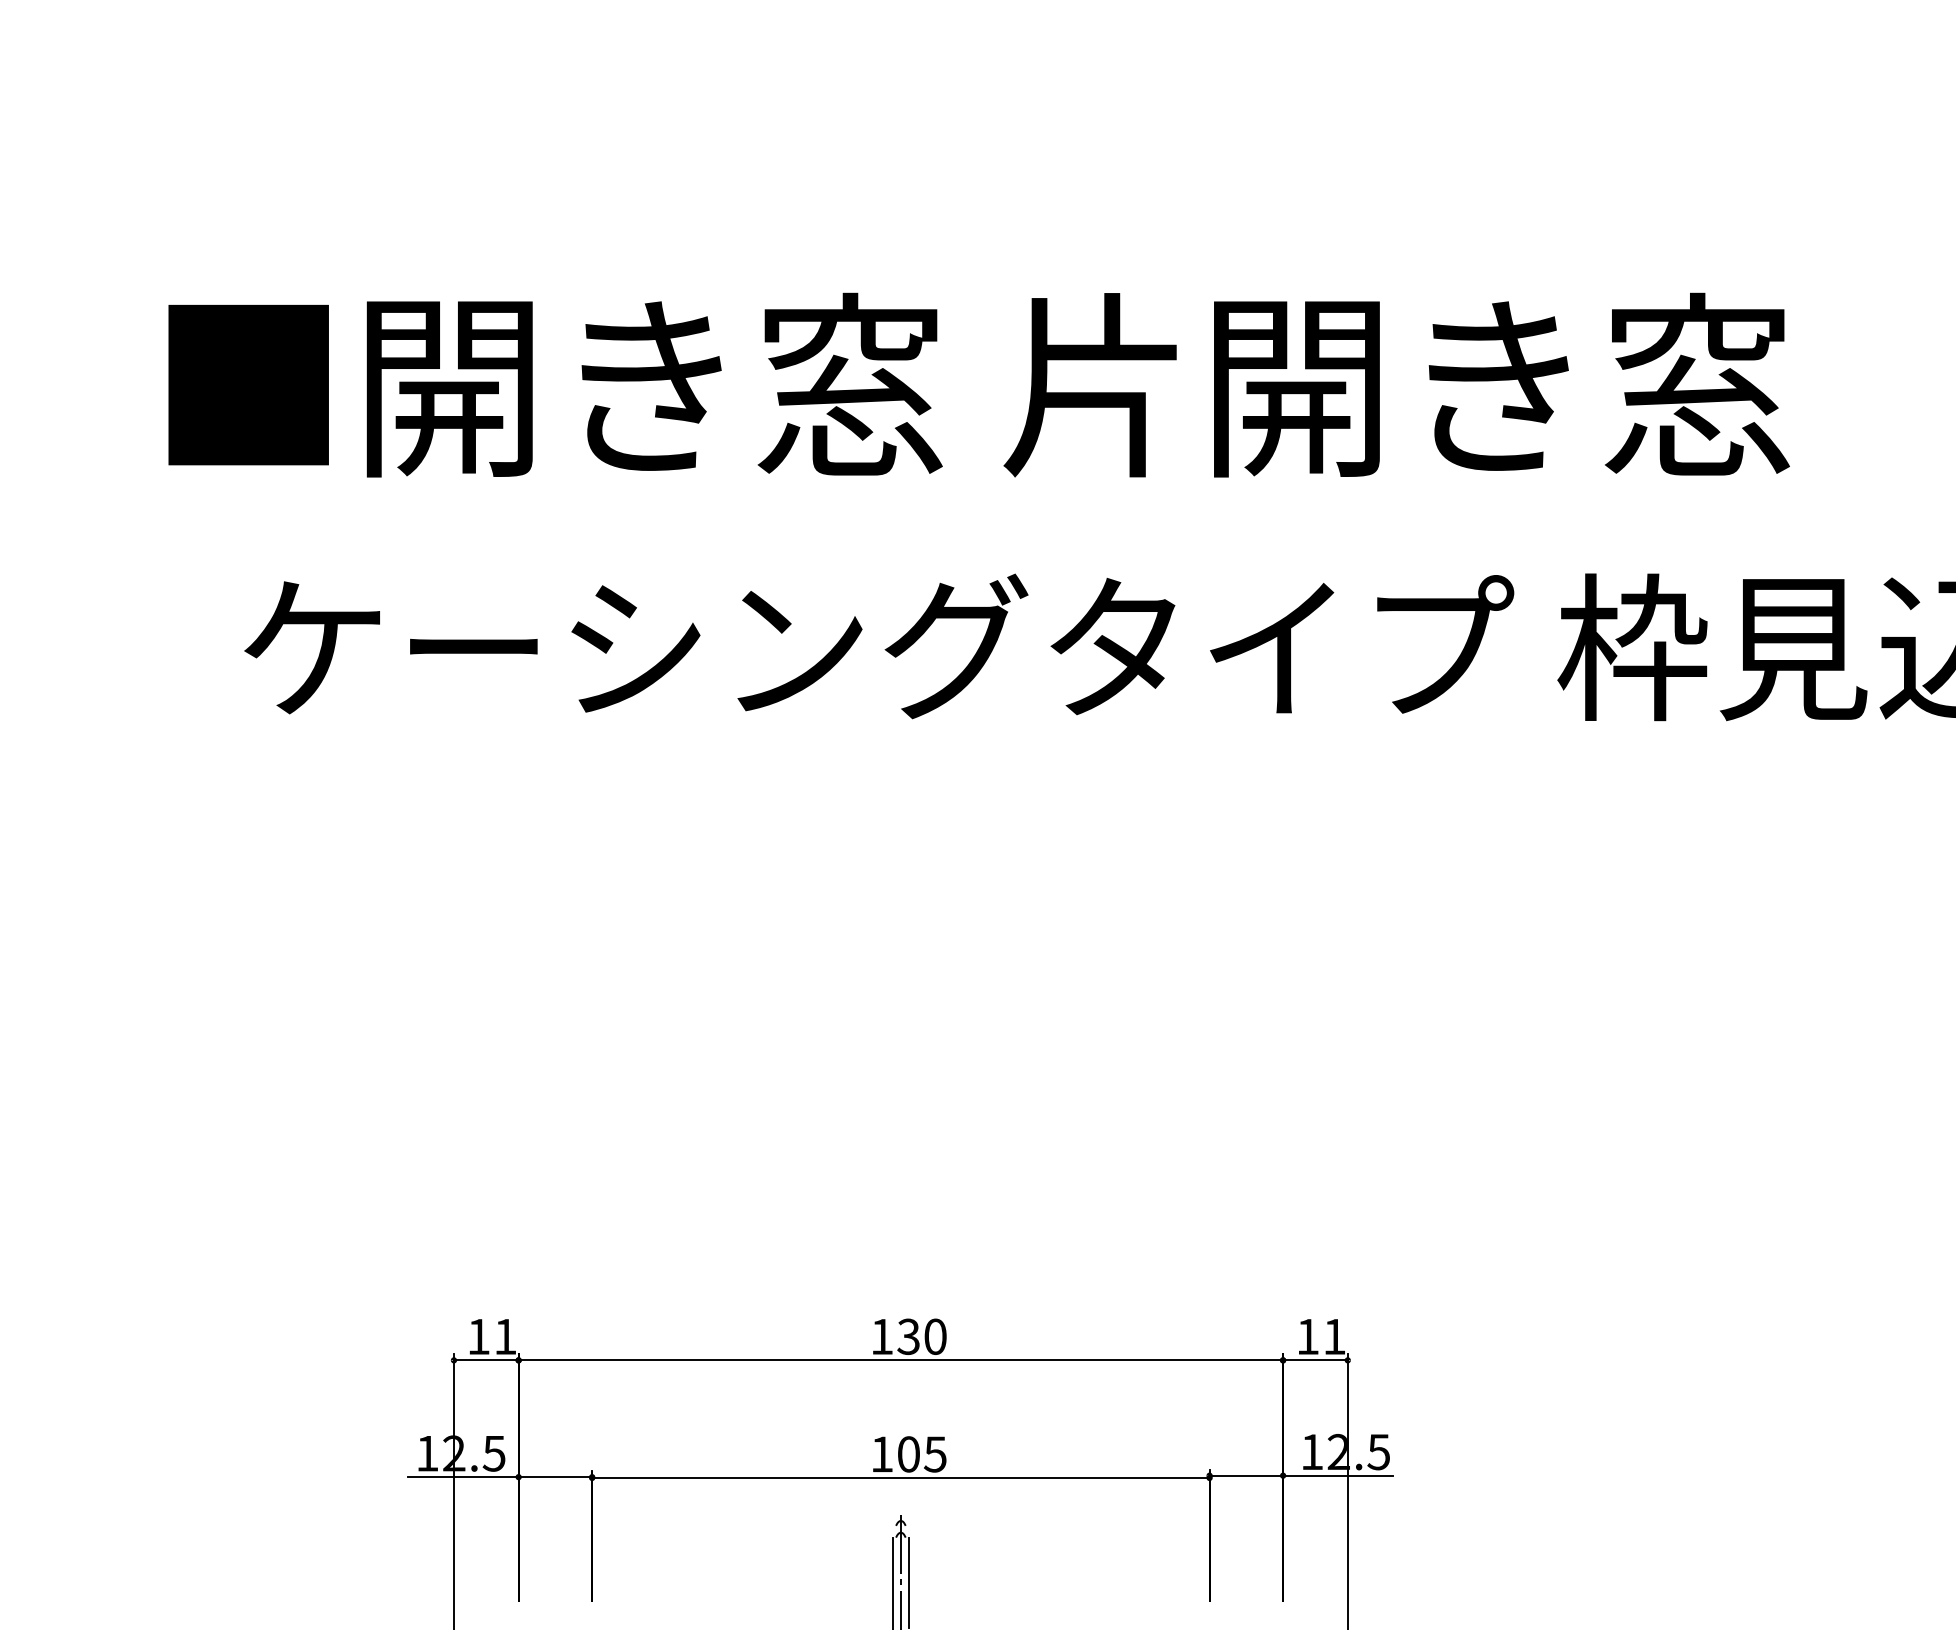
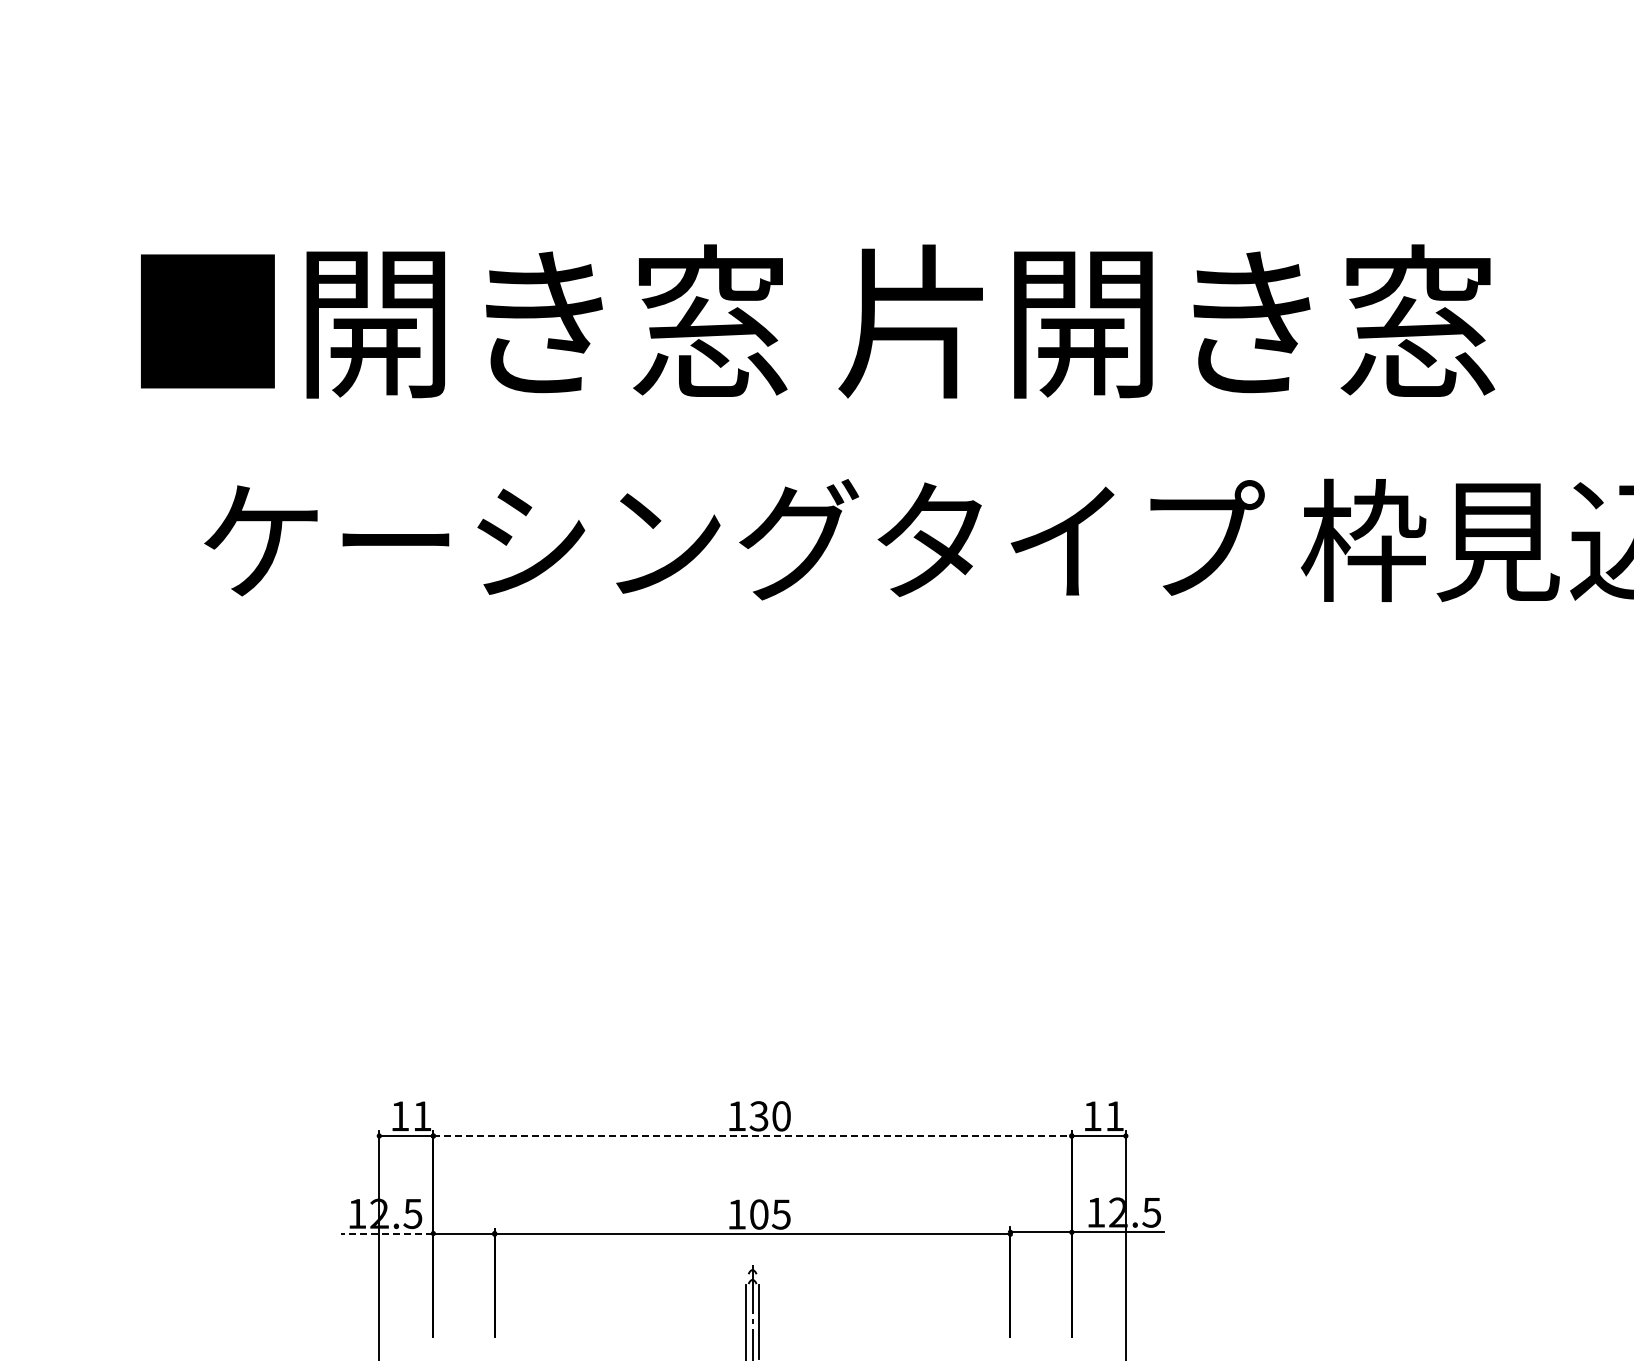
line: (901, 1360) -> (753, 1136), solid -> dashed
line: (462, 1477) -> (386, 1233), solid -> dashed

